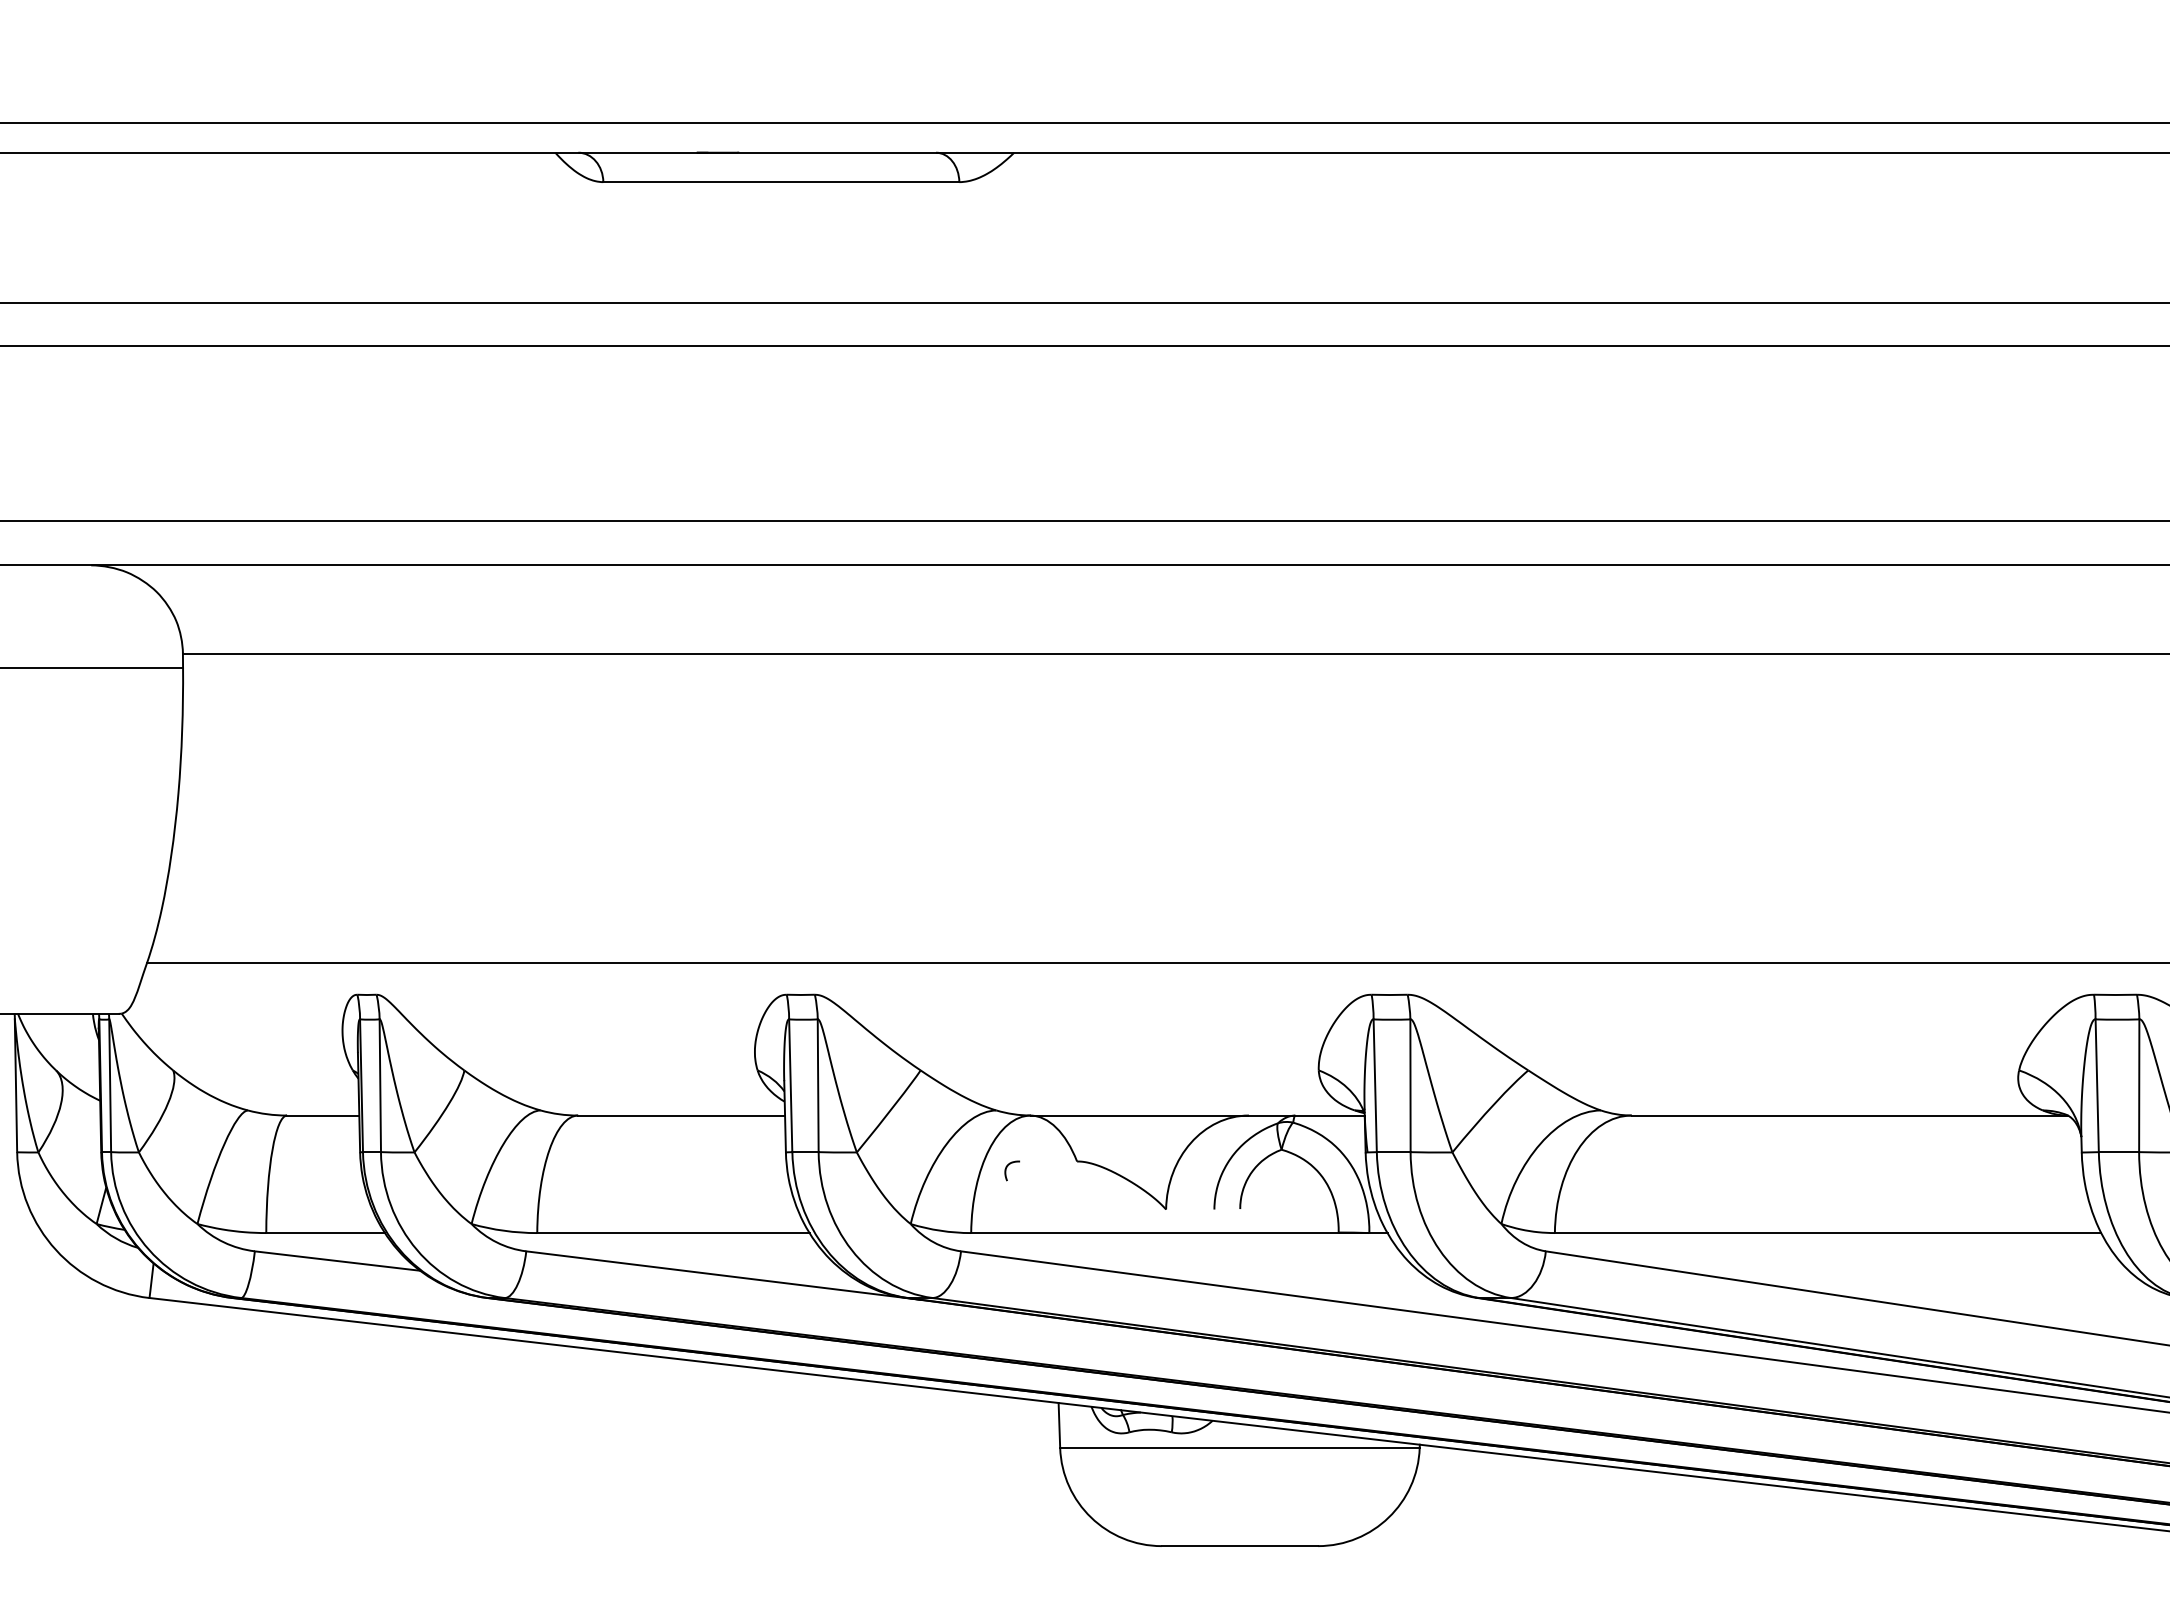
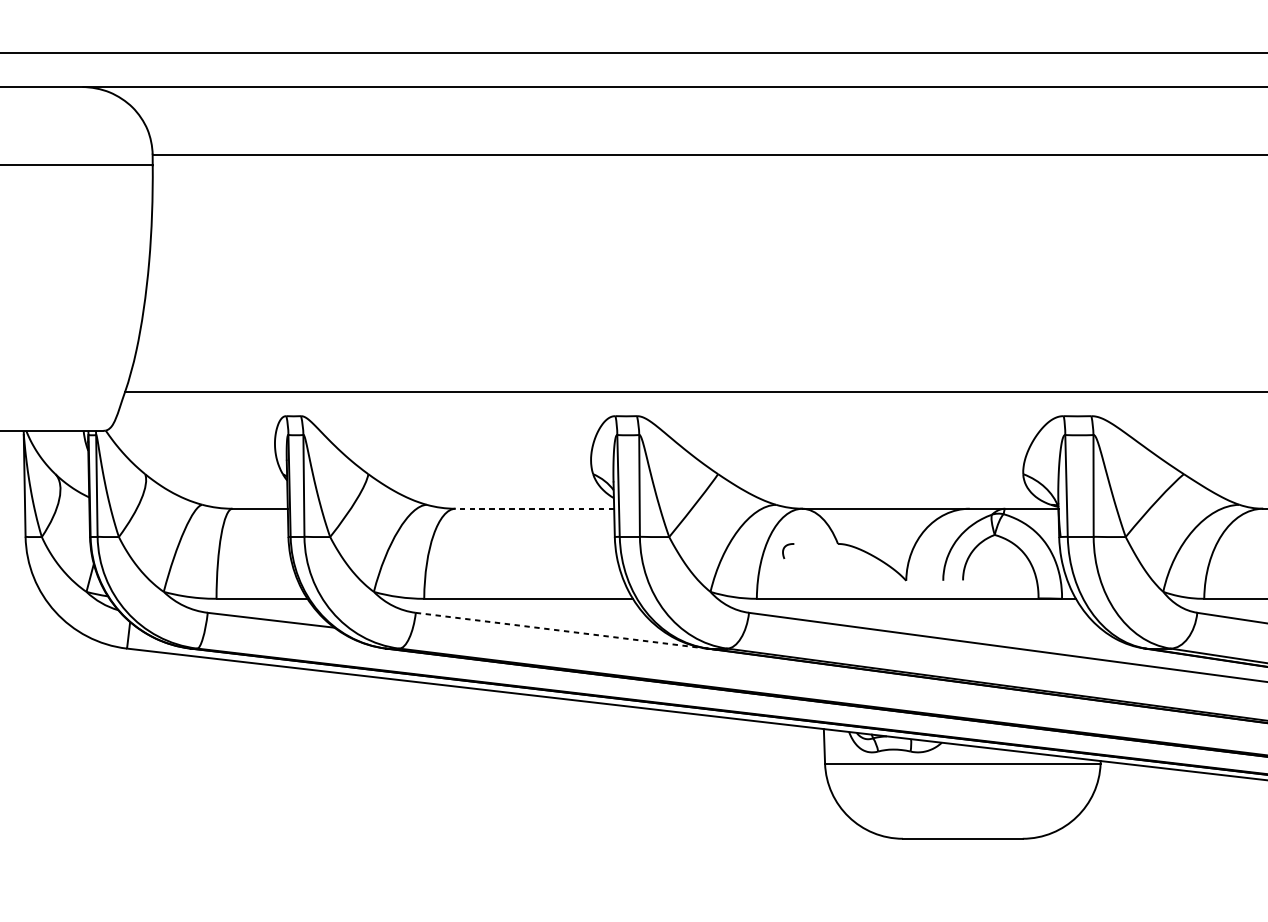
line: (681, 1115) -> (534, 508), solid -> dashed
line: (723, 1275) -> (566, 631), solid -> dashed

